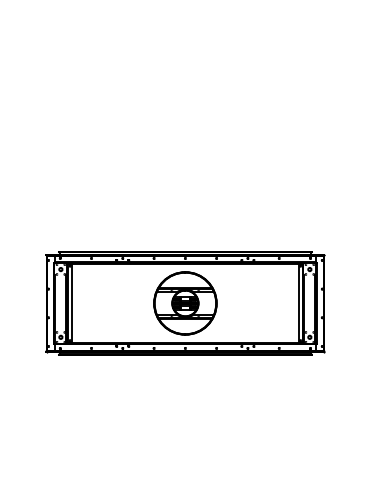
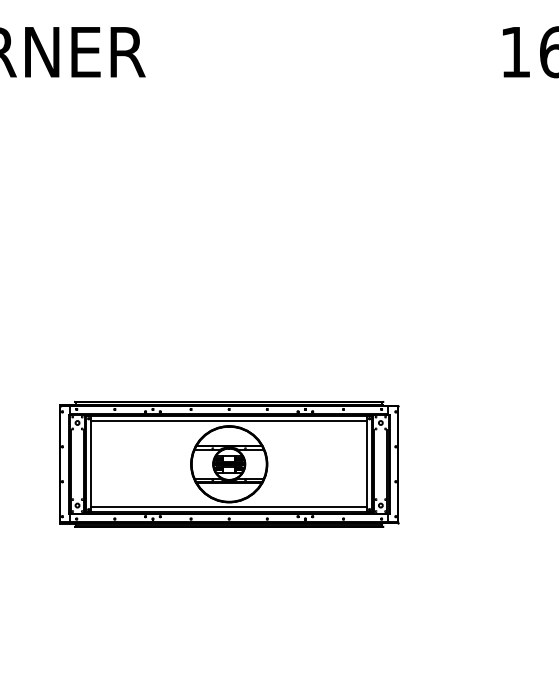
line: (185, 268) -> (229, 421), added
line: (185, 338) -> (229, 507), added

